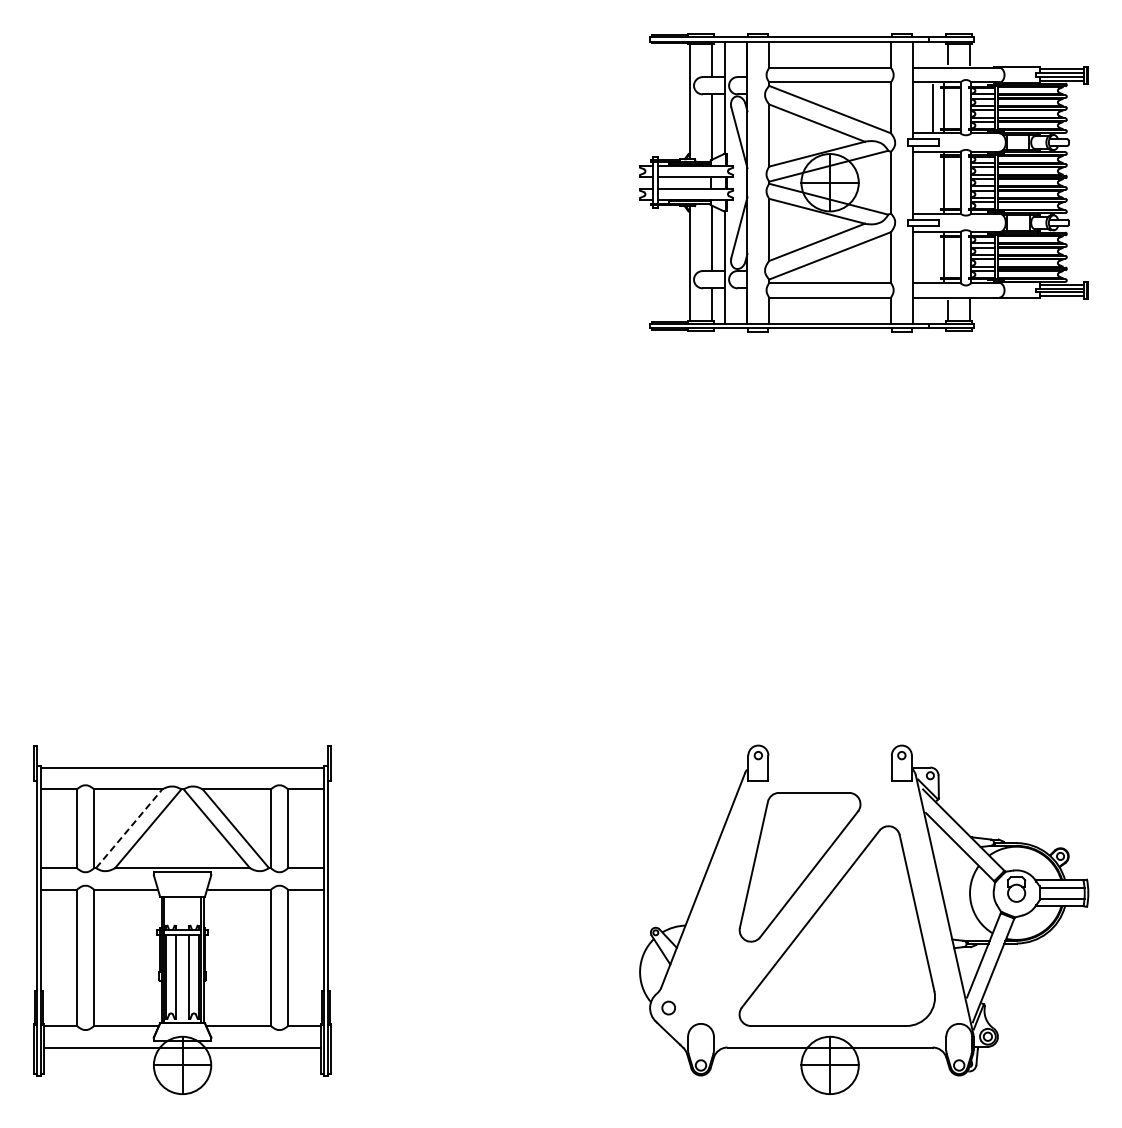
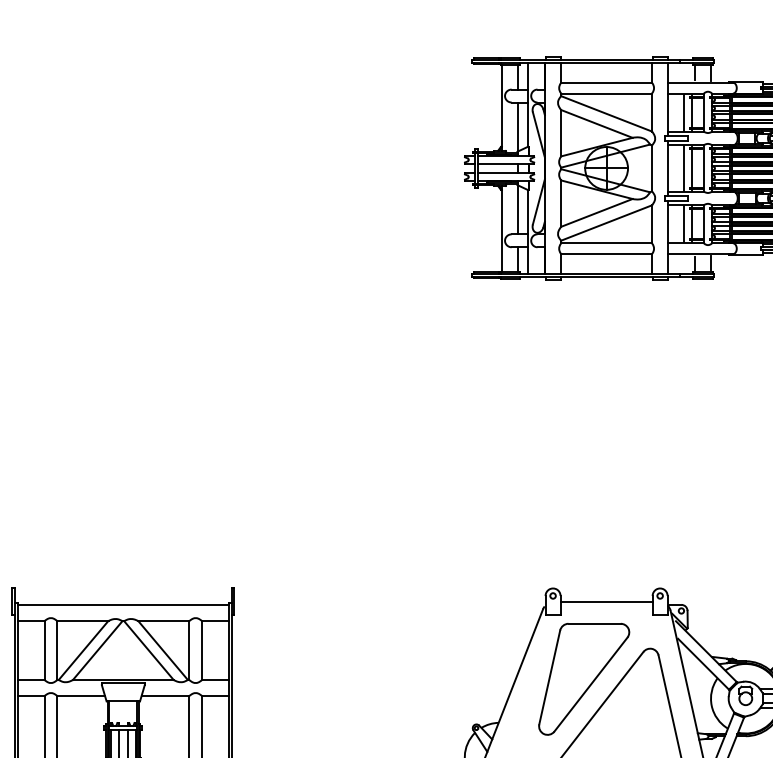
line: (933, 182) -> (683, 168), added
line: (933, 257) -> (683, 224), added
line: (829, 764) -> (606, 602), added
line: (129, 828) -> (83, 650), dashed -> solid

